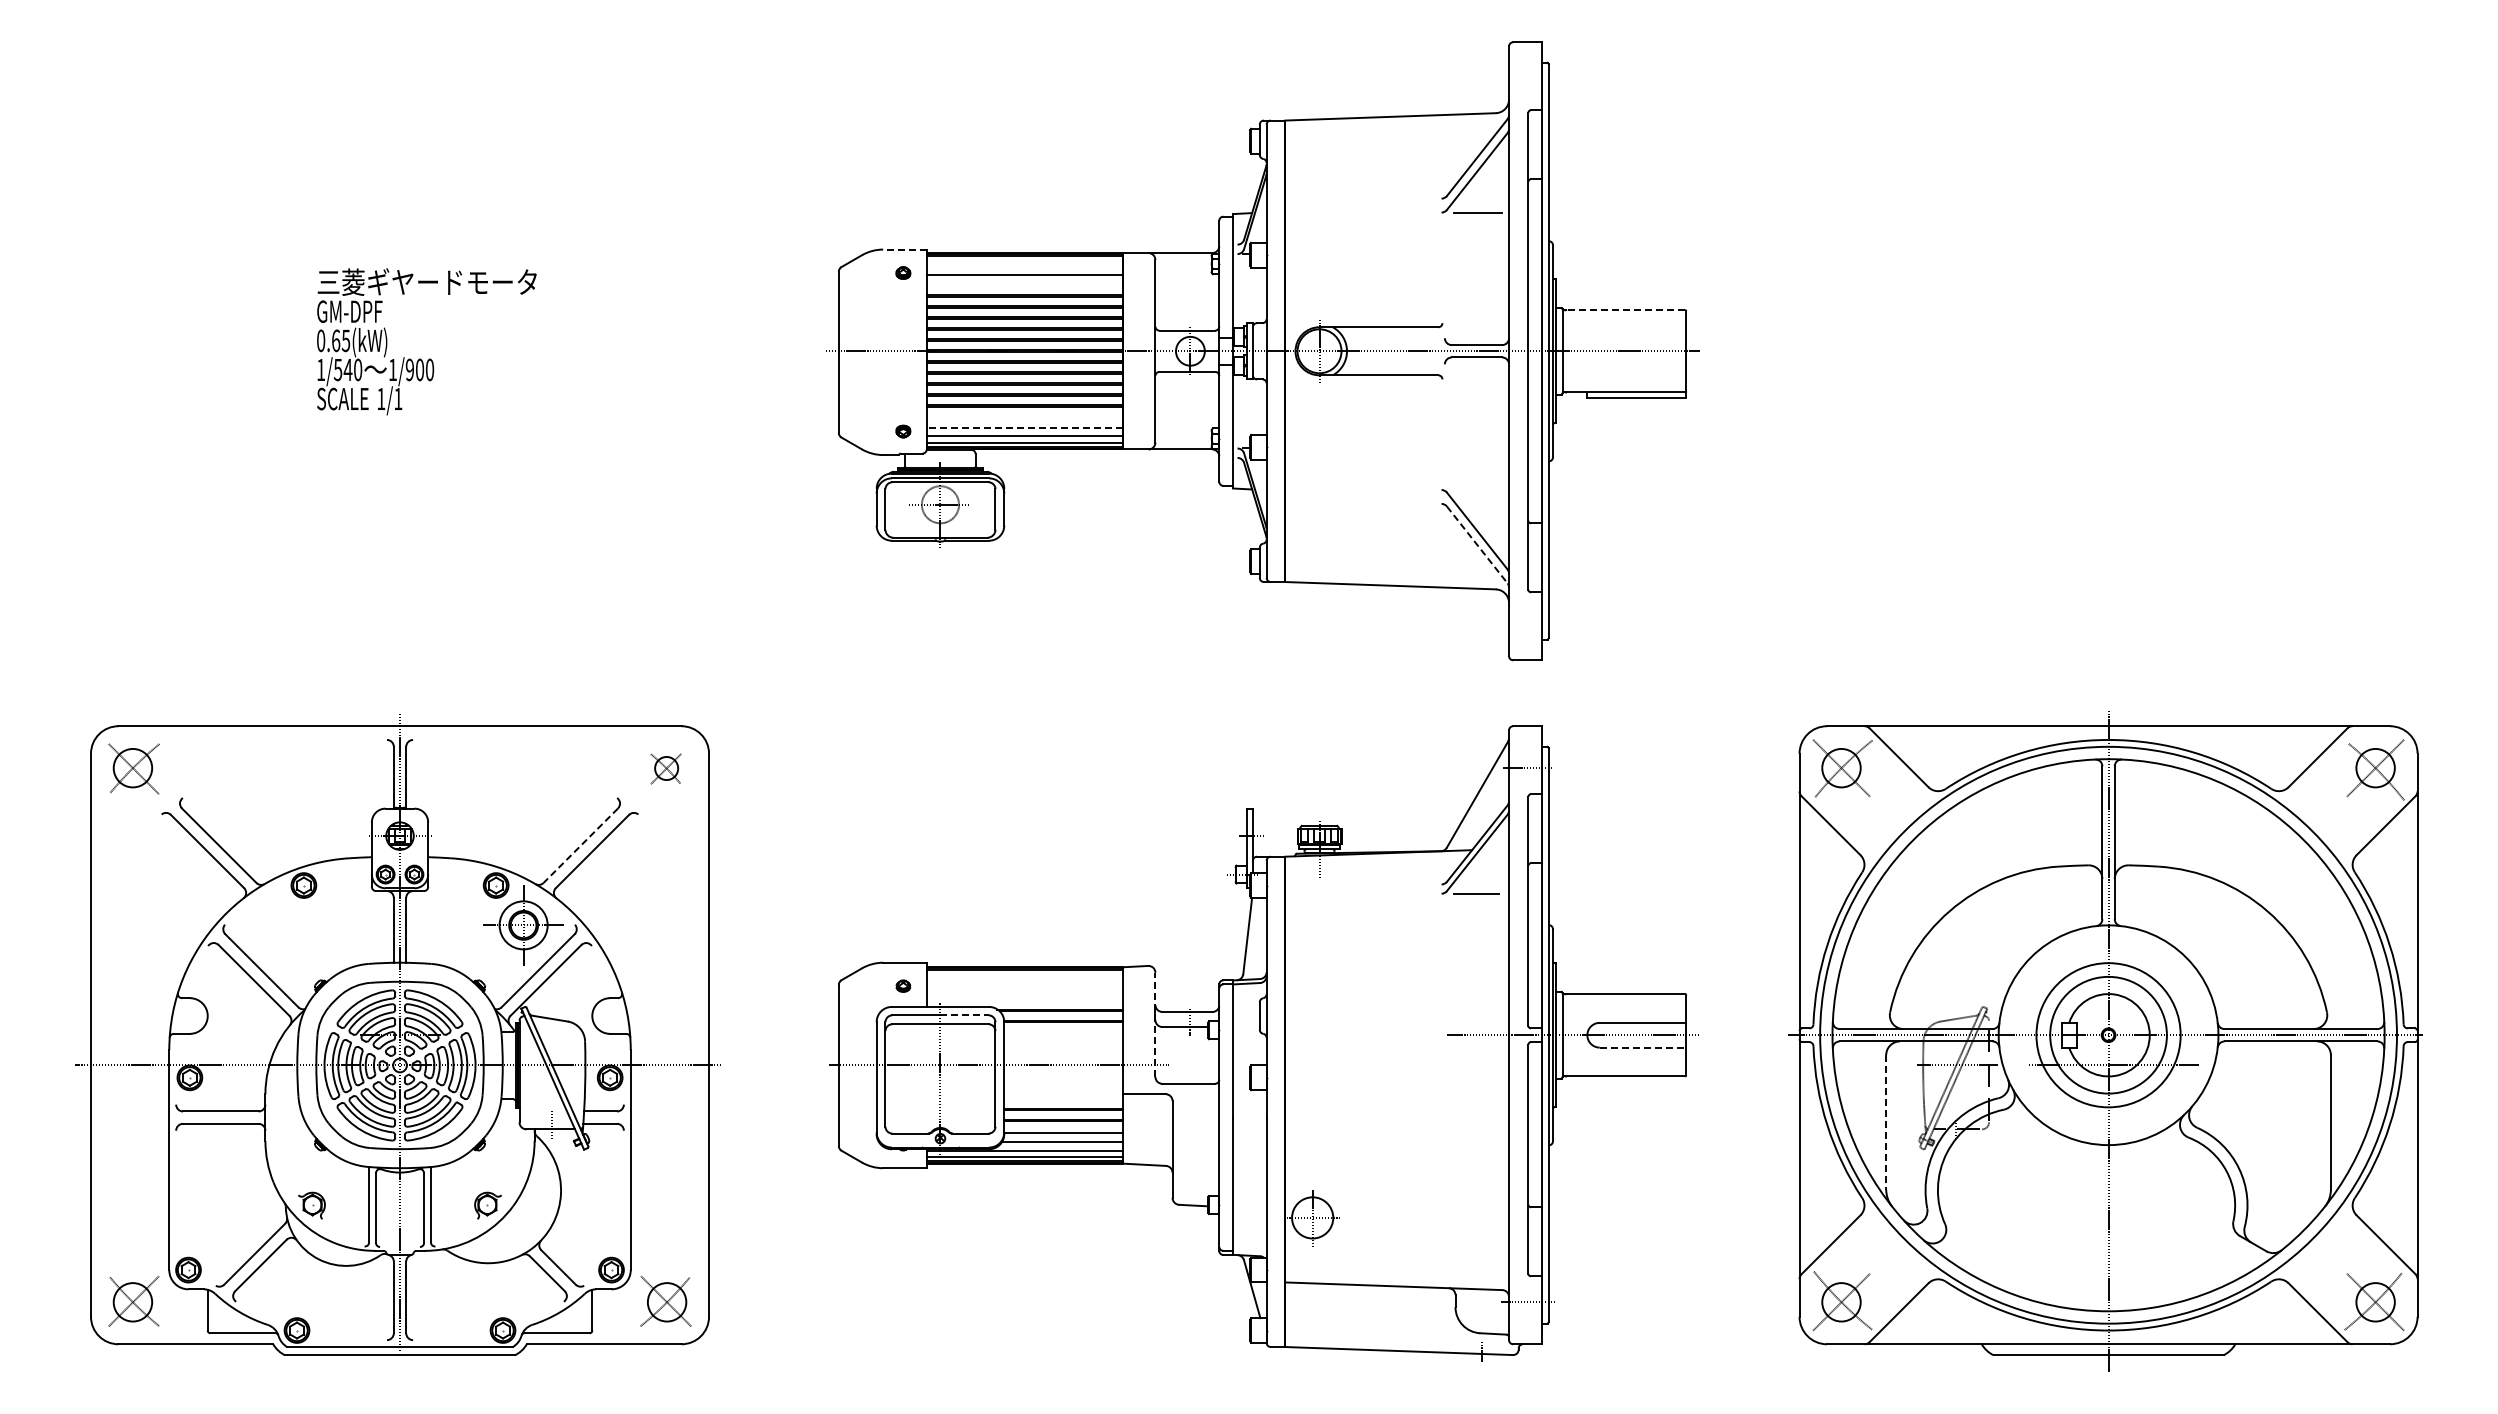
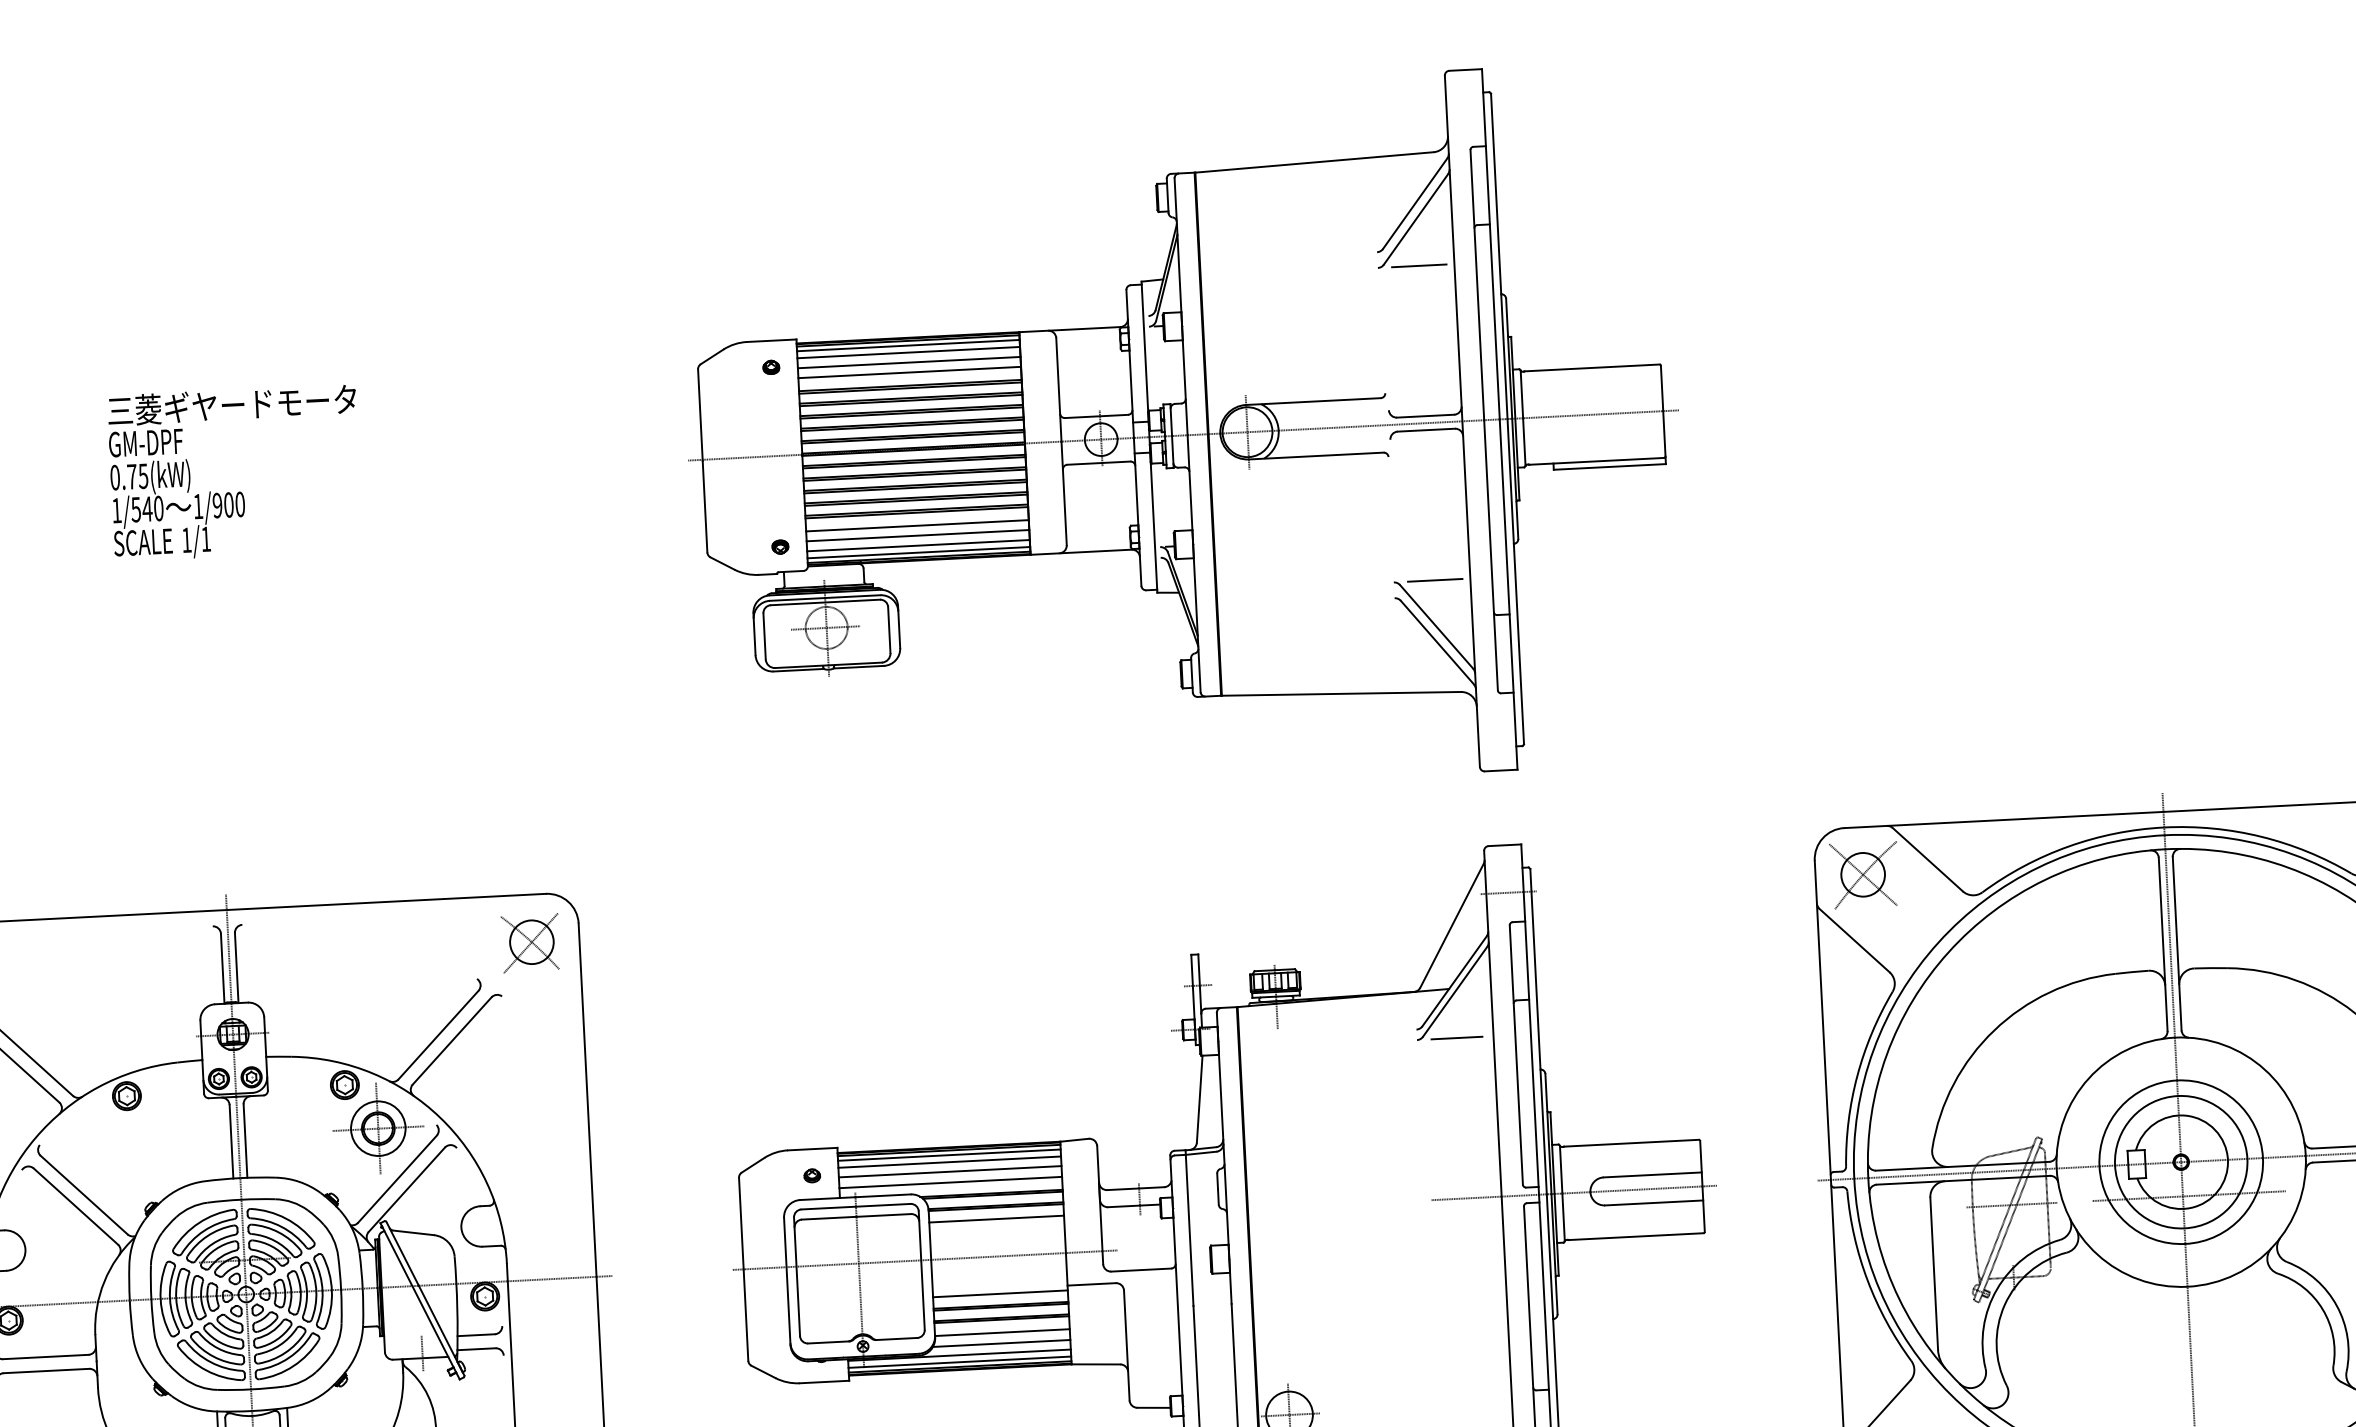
line: (904, 249) -> (771, 340), dashed -> solid
line: (1024, 259) -> (907, 345), added
line: (1024, 266) -> (908, 353), added
line: (1024, 283) -> (909, 372), added
line: (1625, 310) -> (1592, 368), dashed -> solid
text: (336, 340) -> (132, 476), 0.65(kW) -> 0.75(kW)
line: (1024, 418) -> (916, 525), added
line: (1024, 427) -> (917, 535), dashed -> solid
line: (1478, 490) -> (1435, 580), added
line: (1477, 544) -> (1437, 642), dashed -> solid
part: (665, 768) -> (530, 942), size x1.67
line: (580, 845) -> (438, 1034), dashed -> solid
line: (1024, 974) -> (948, 1155), added
line: (1024, 980) -> (949, 1162), added
line: (1024, 988) -> (949, 1171), added
line: (1024, 998) -> (950, 1182), added
line: (965, 1015) -> (884, 1205), dashed -> solid
line: (1155, 1024) -> (1100, 1204), dashed -> solid
line: (1063, 1032) -> (996, 1219), added
line: (1643, 1047) -> (1654, 1202), dashed -> solid
line: (1063, 1098) -> (1000, 1293), added
line: (1886, 1122) -> (1934, 1273), dashed -> solid

